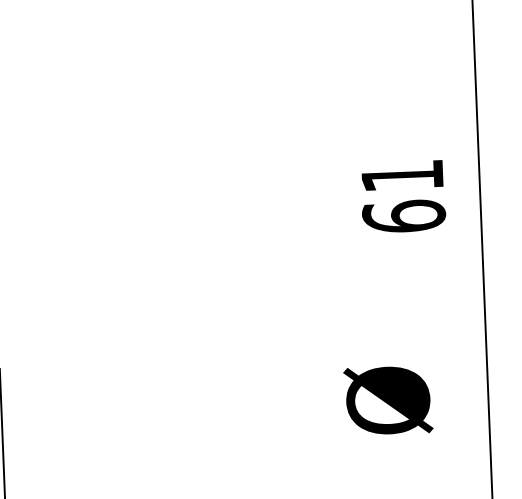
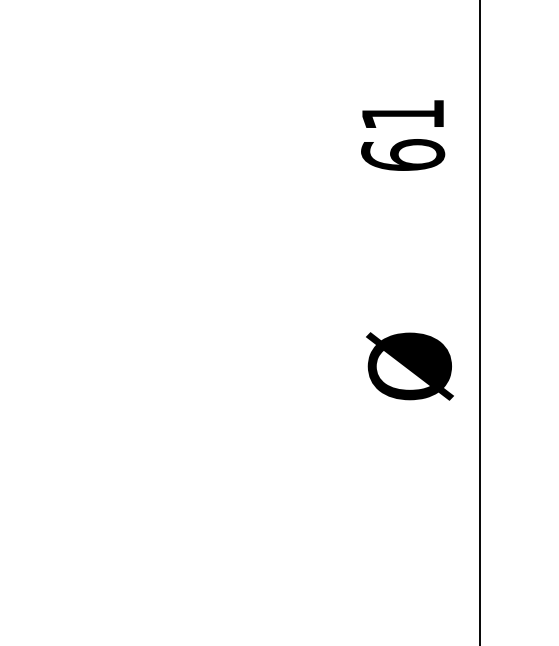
text: (403, 196) -> (403, 135), moved
text: (387, 400) -> (409, 366), moved

